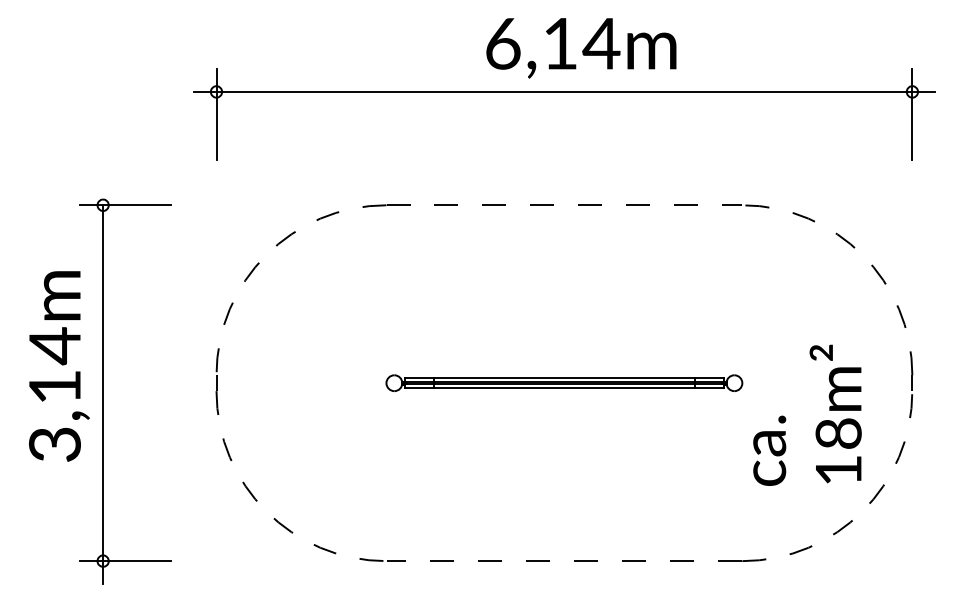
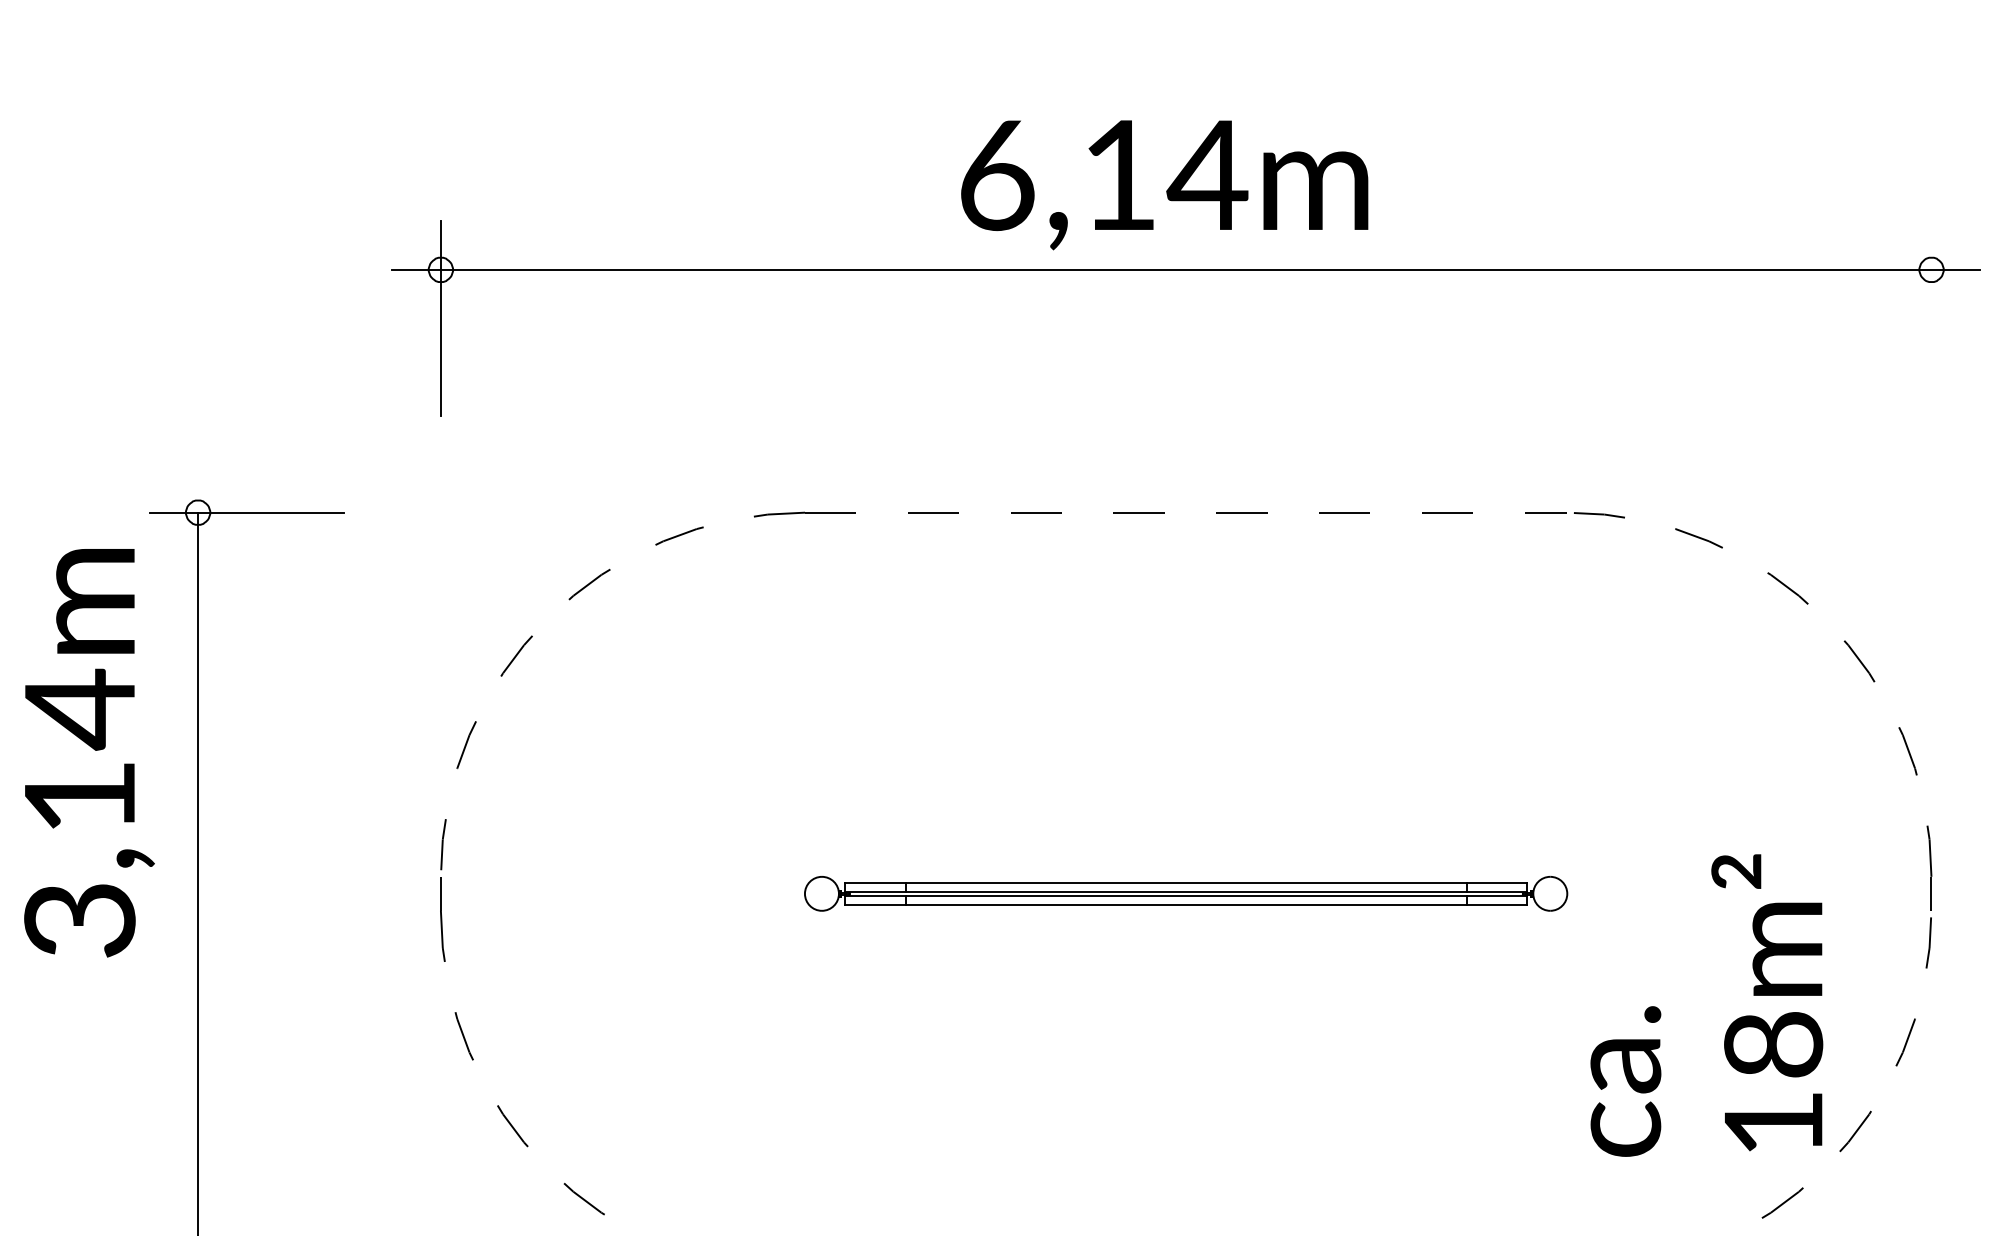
text: (581, 48) -> (1164, 185), moved
line: (912, 114) -> (1931, 318), removed
text: (59, 366) -> (89, 753), moved
text: (807, 414) -> (1706, 1003), moved

